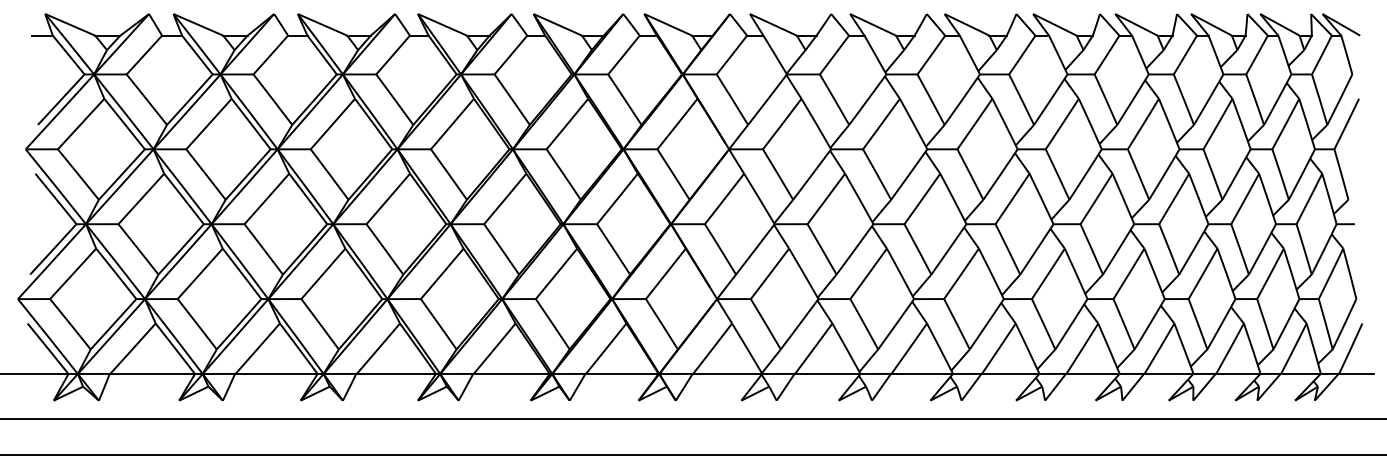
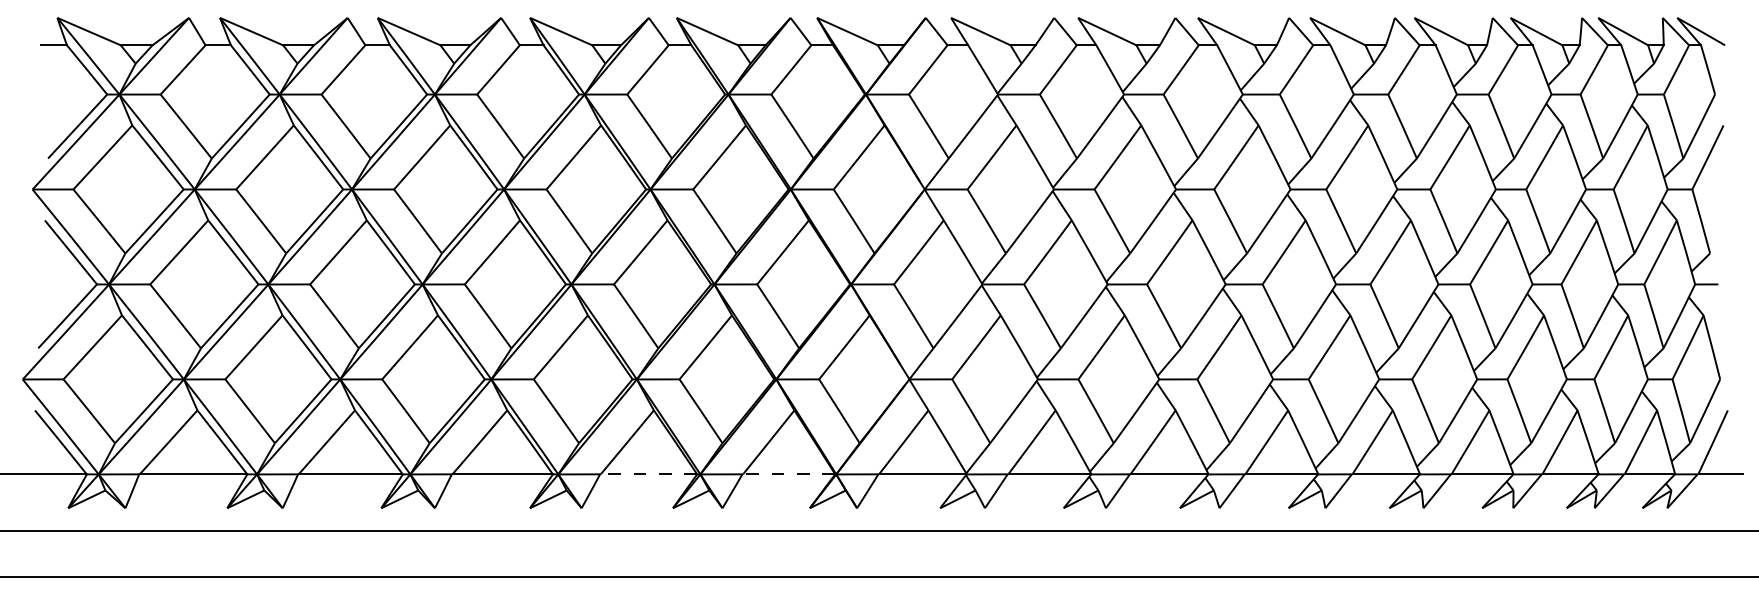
line: (512, 373) -> (649, 473), solid -> dashed
line: (622, 373) -> (789, 473), solid -> dashed

